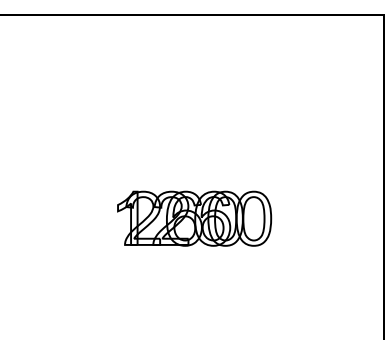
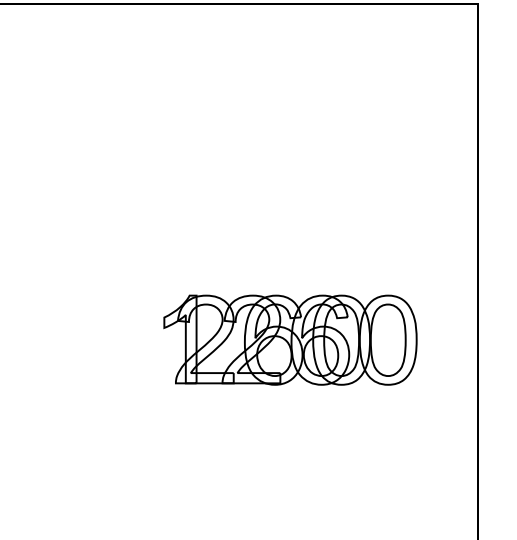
part: (194, 218) -> (290, 339), moved

